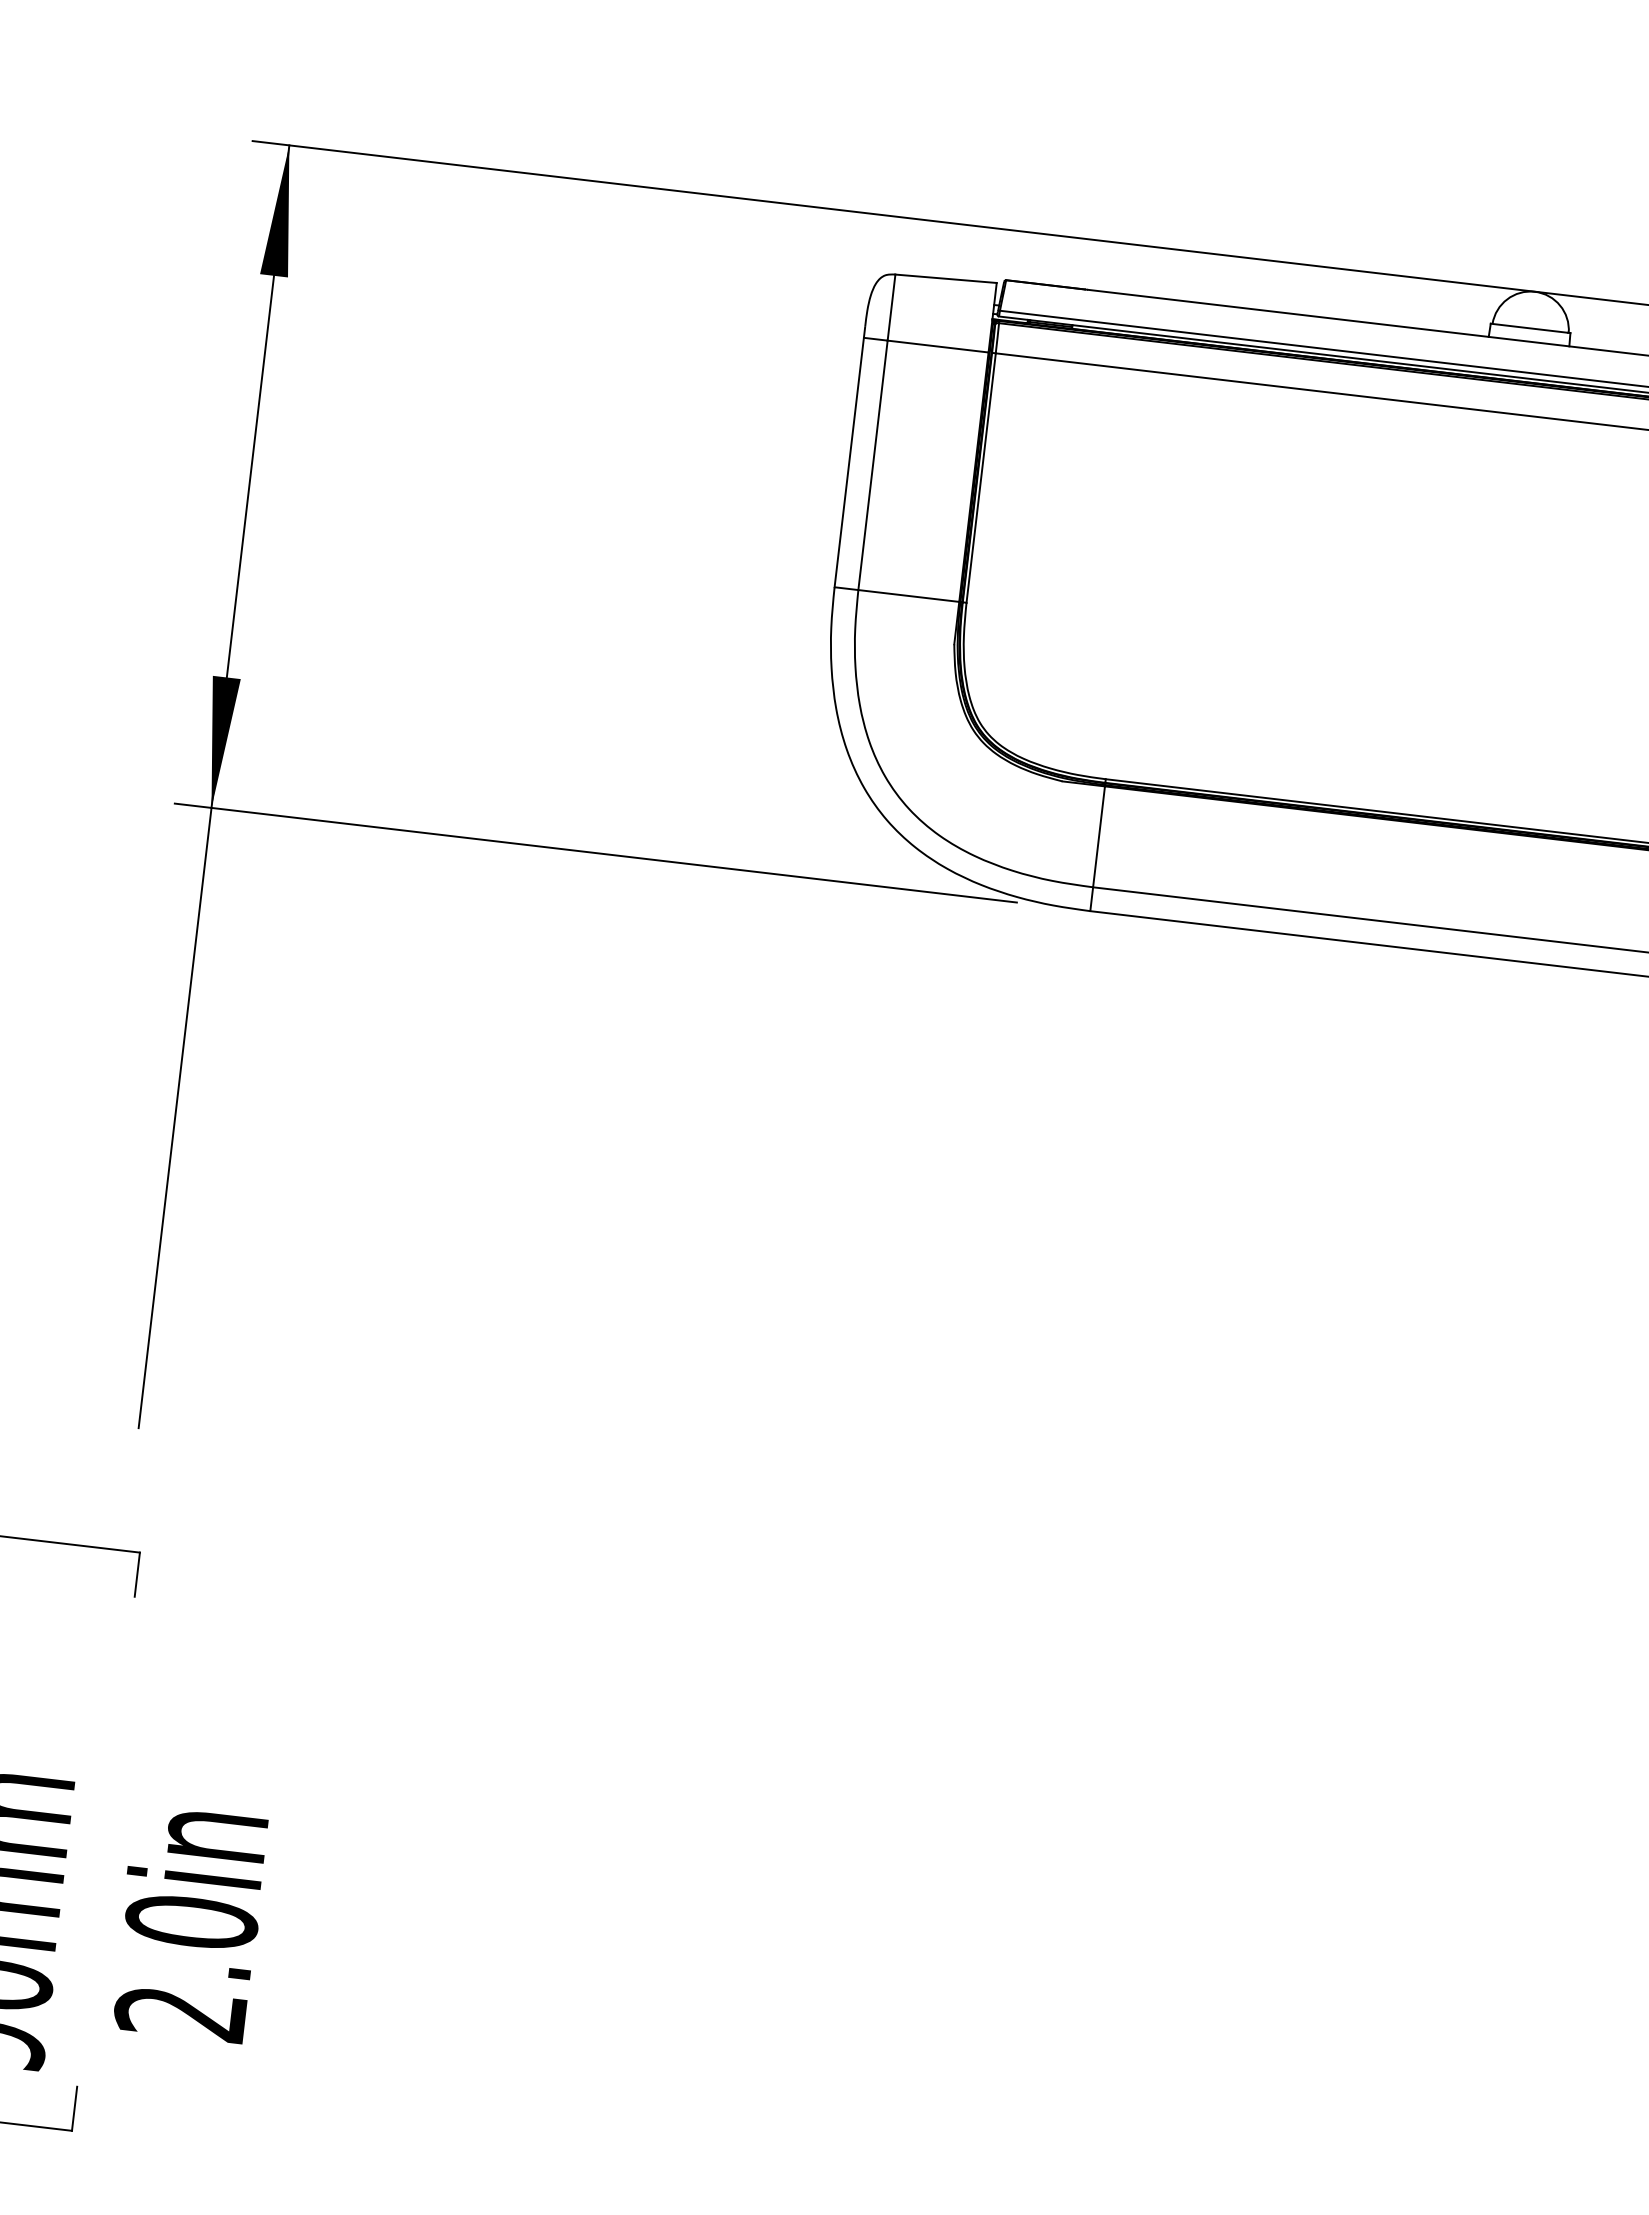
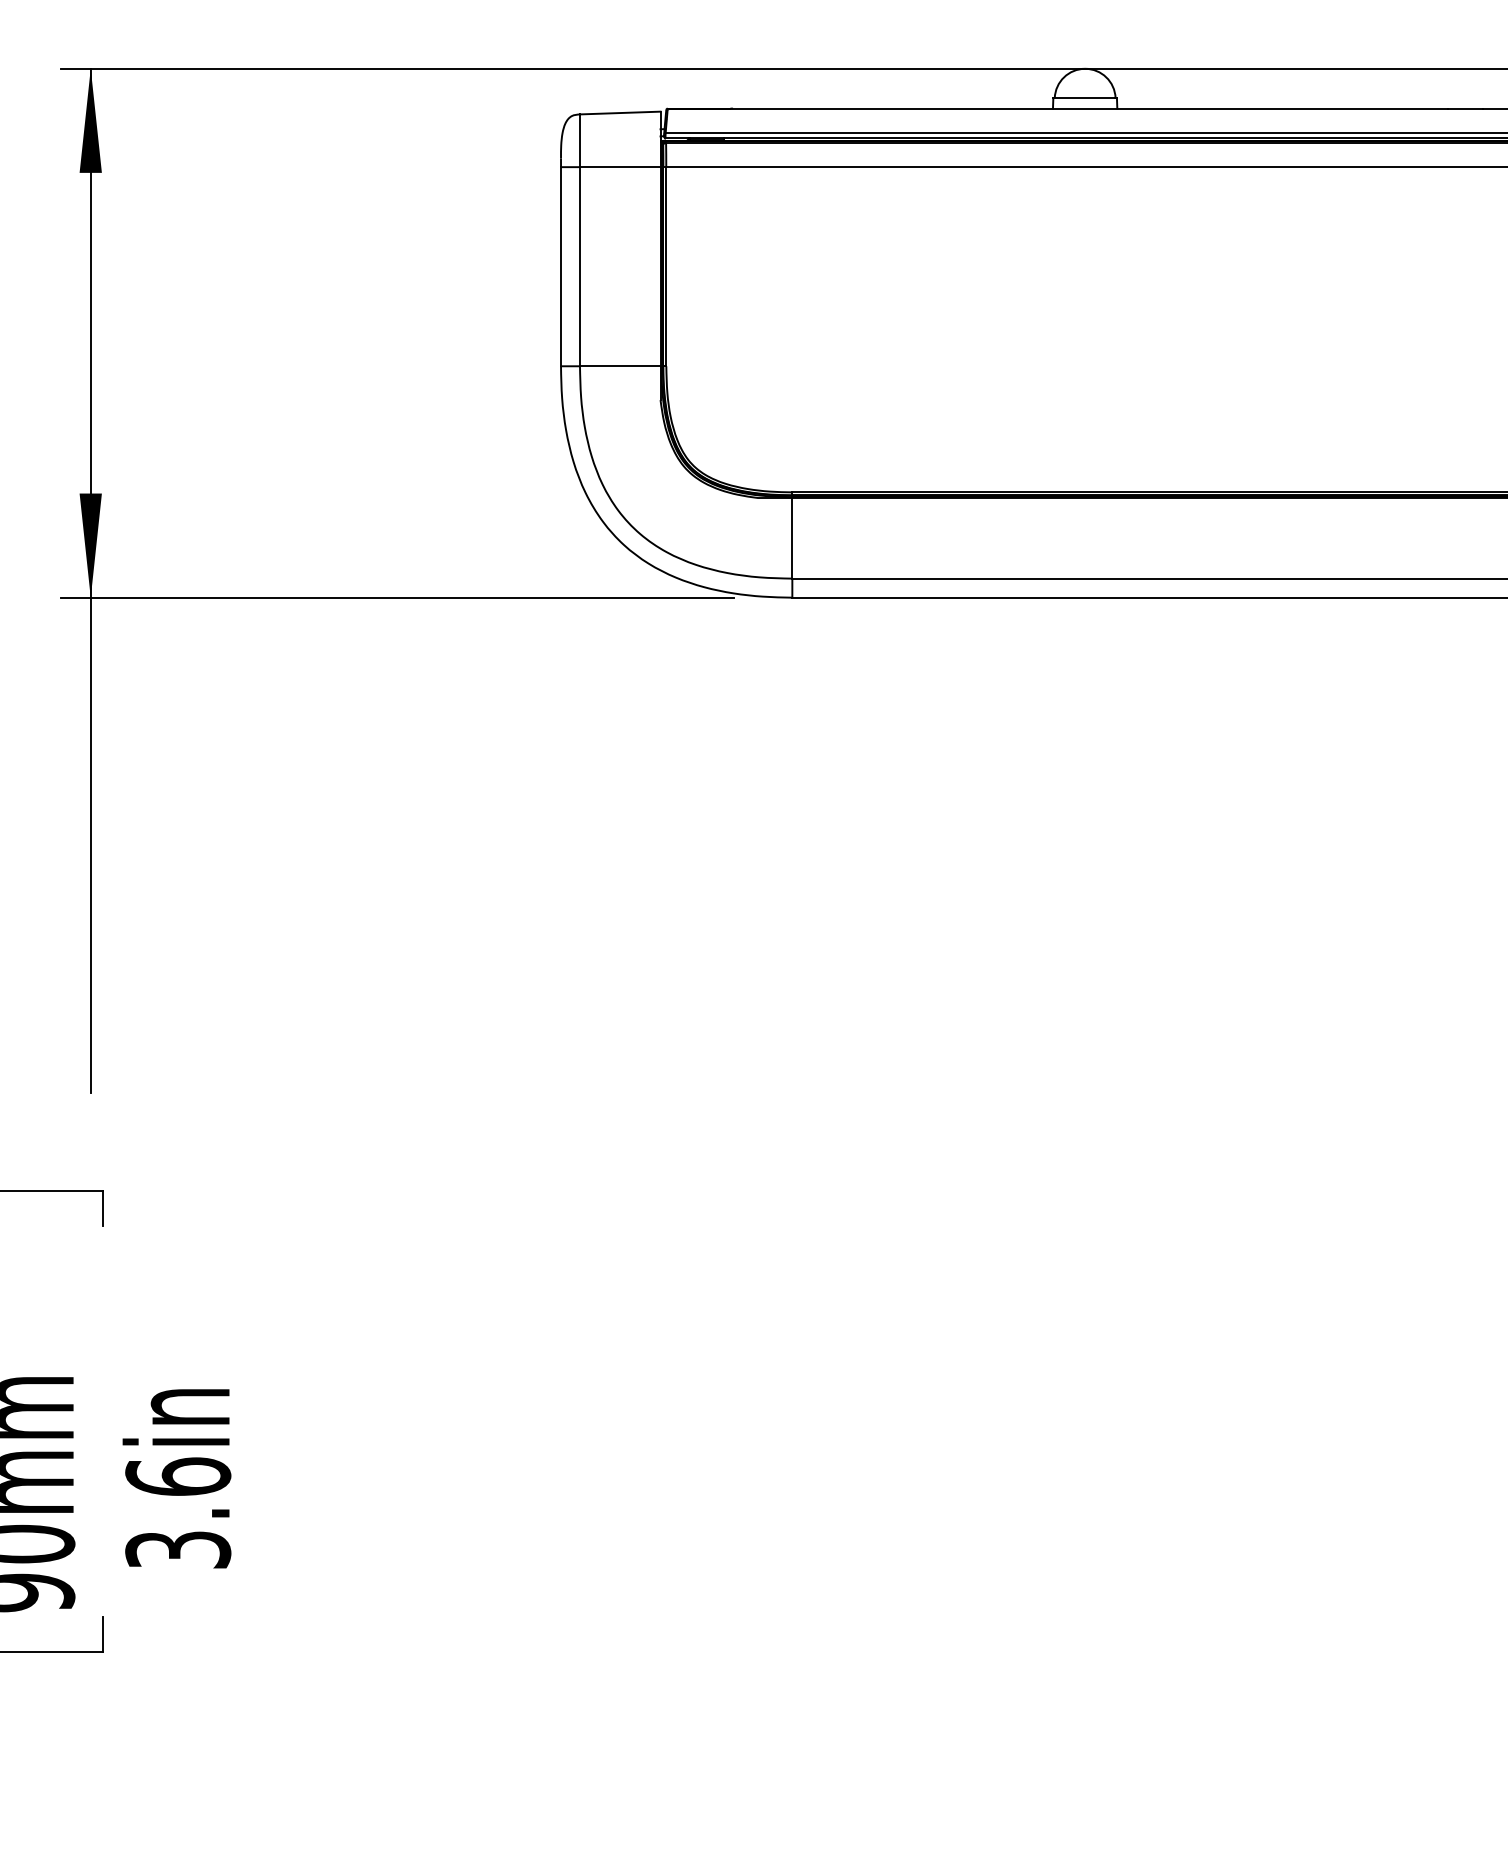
text: (186, 1966) -> (178, 1512), 2.0in -> 3.6in

